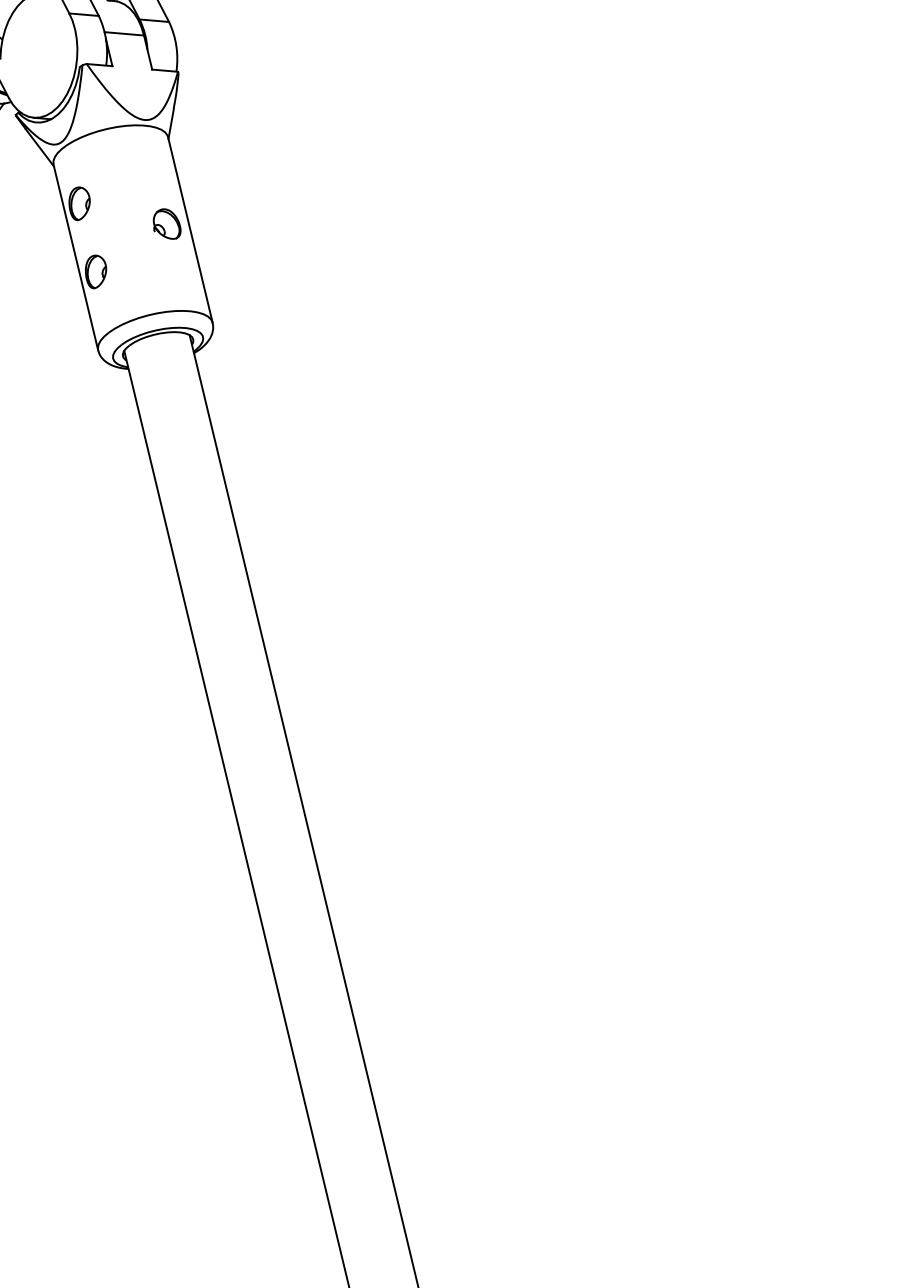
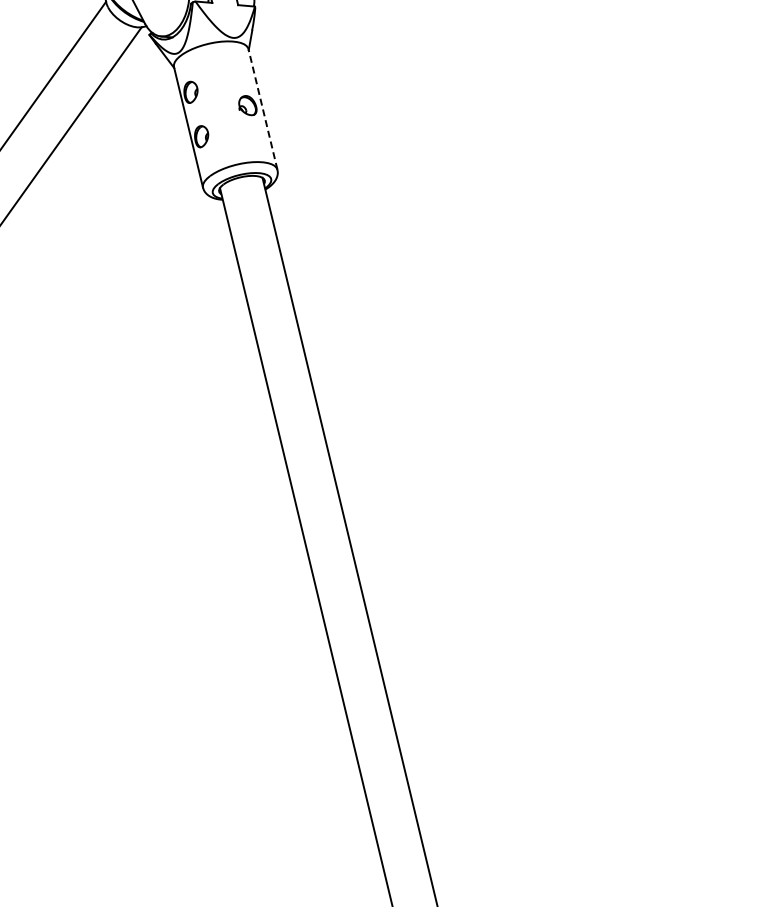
line: (189, 228) -> (262, 108), solid -> dashed

